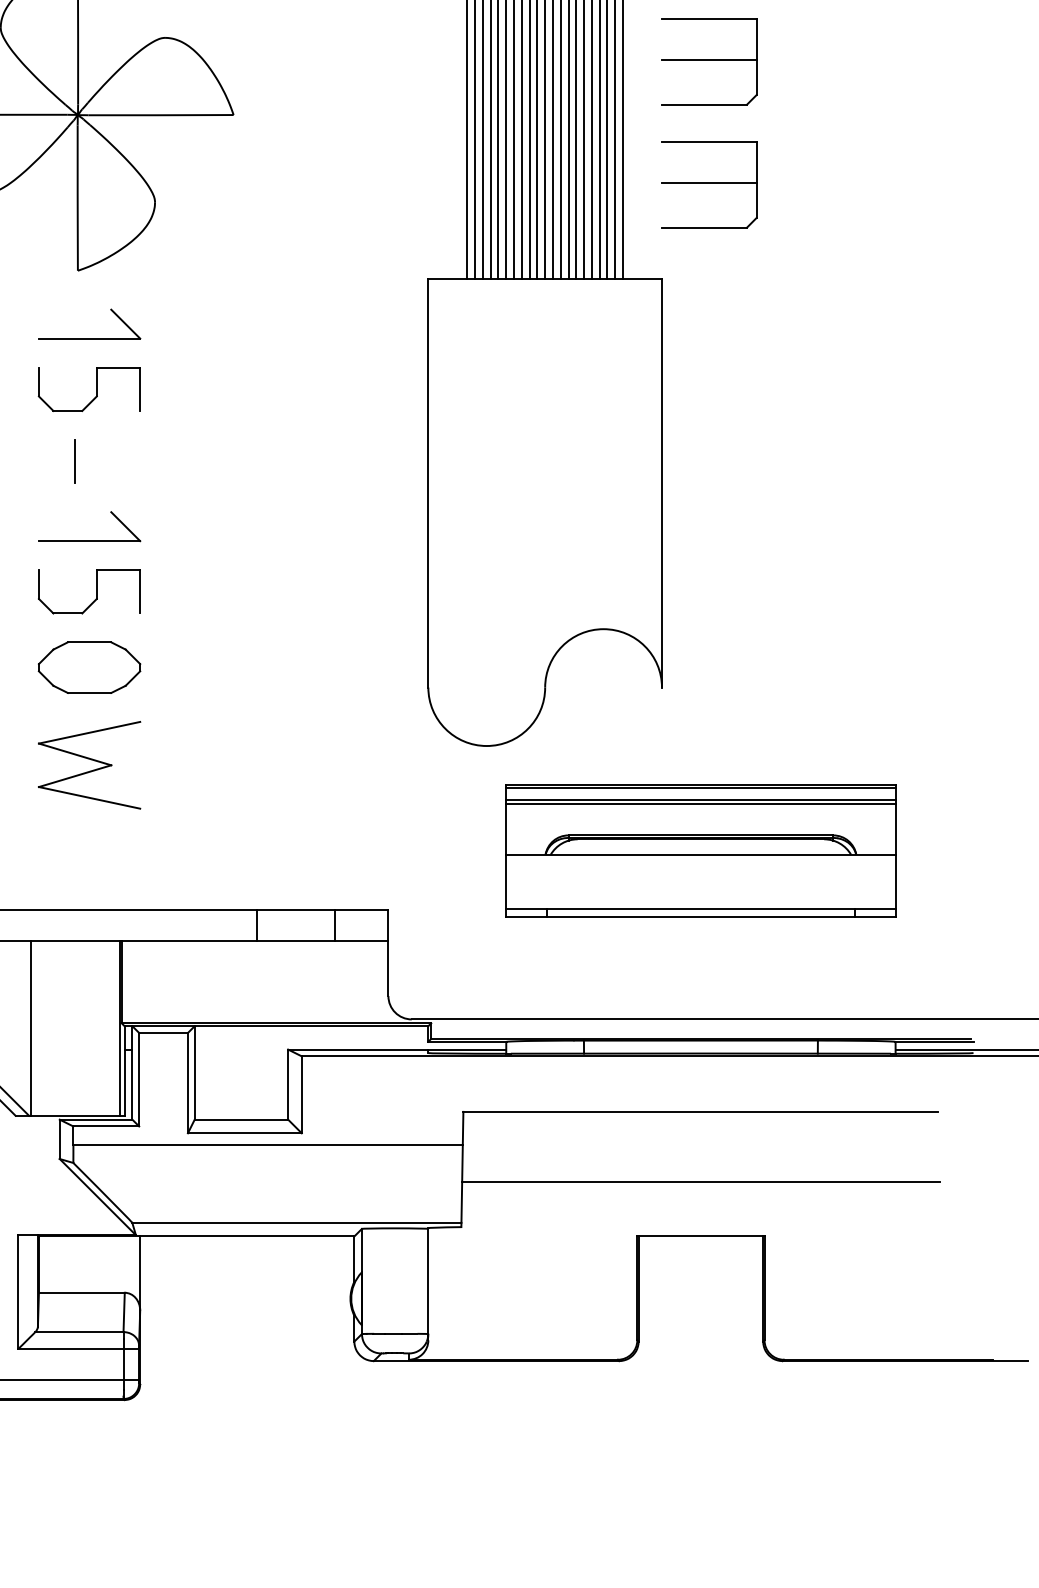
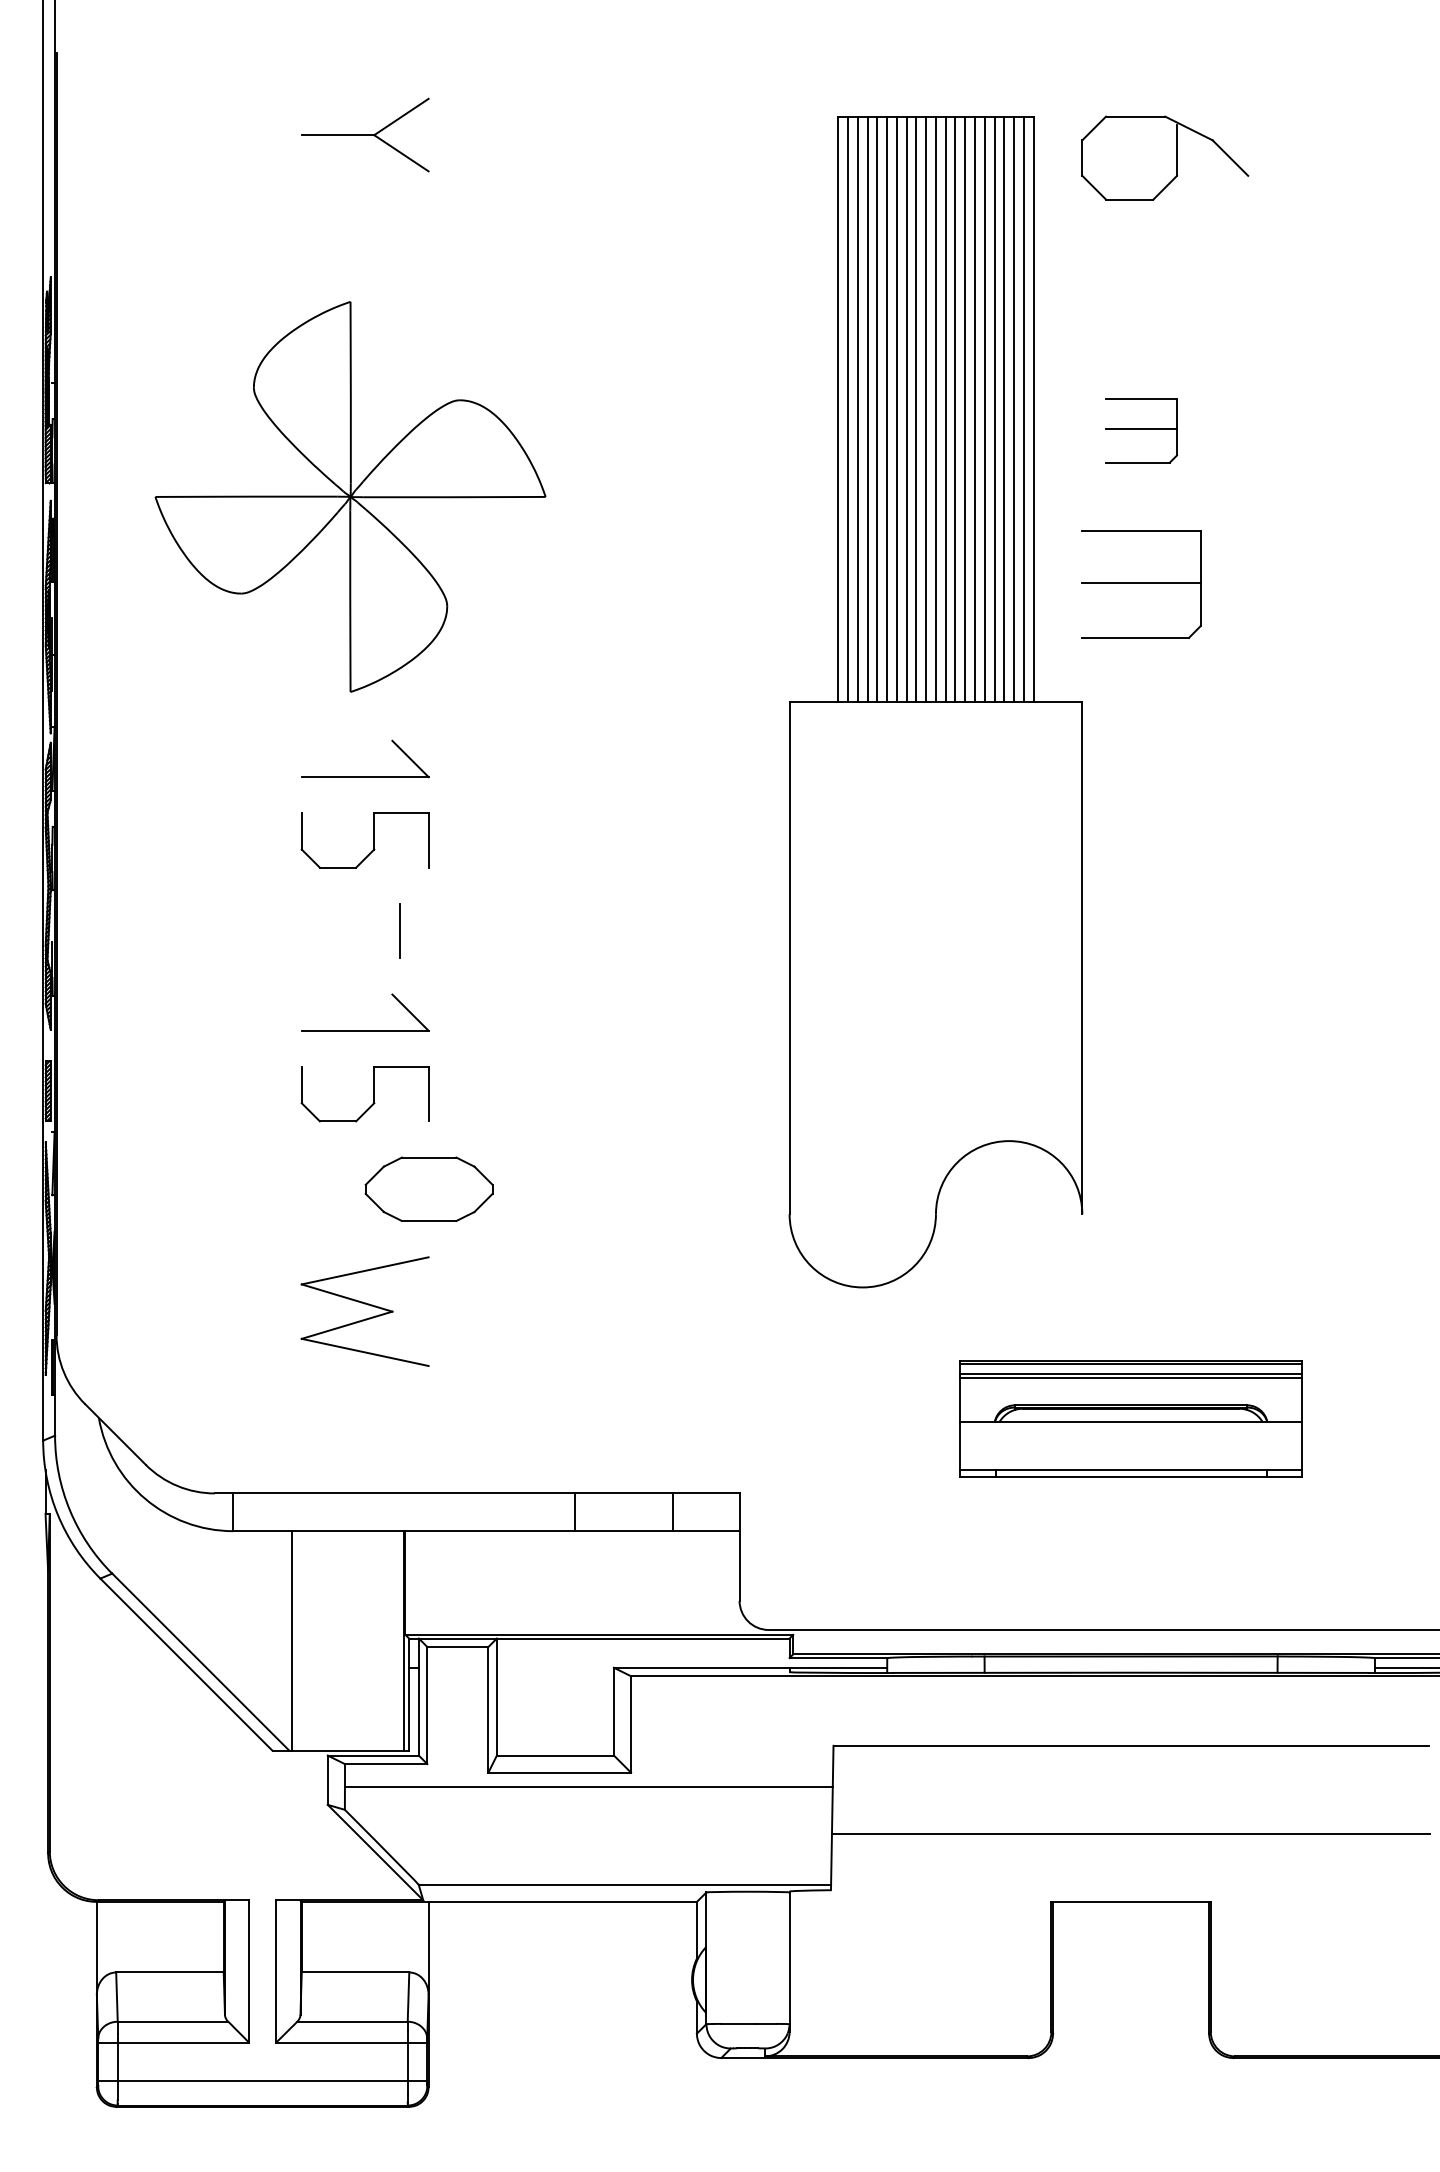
part: (709, 61) -> (1141, 430), size x0.6
line: (74, 461) -> (399, 930), moved
part: (89, 667) -> (428, 1188), moved
part: (700, 850) -> (1130, 1418), size x0.7

